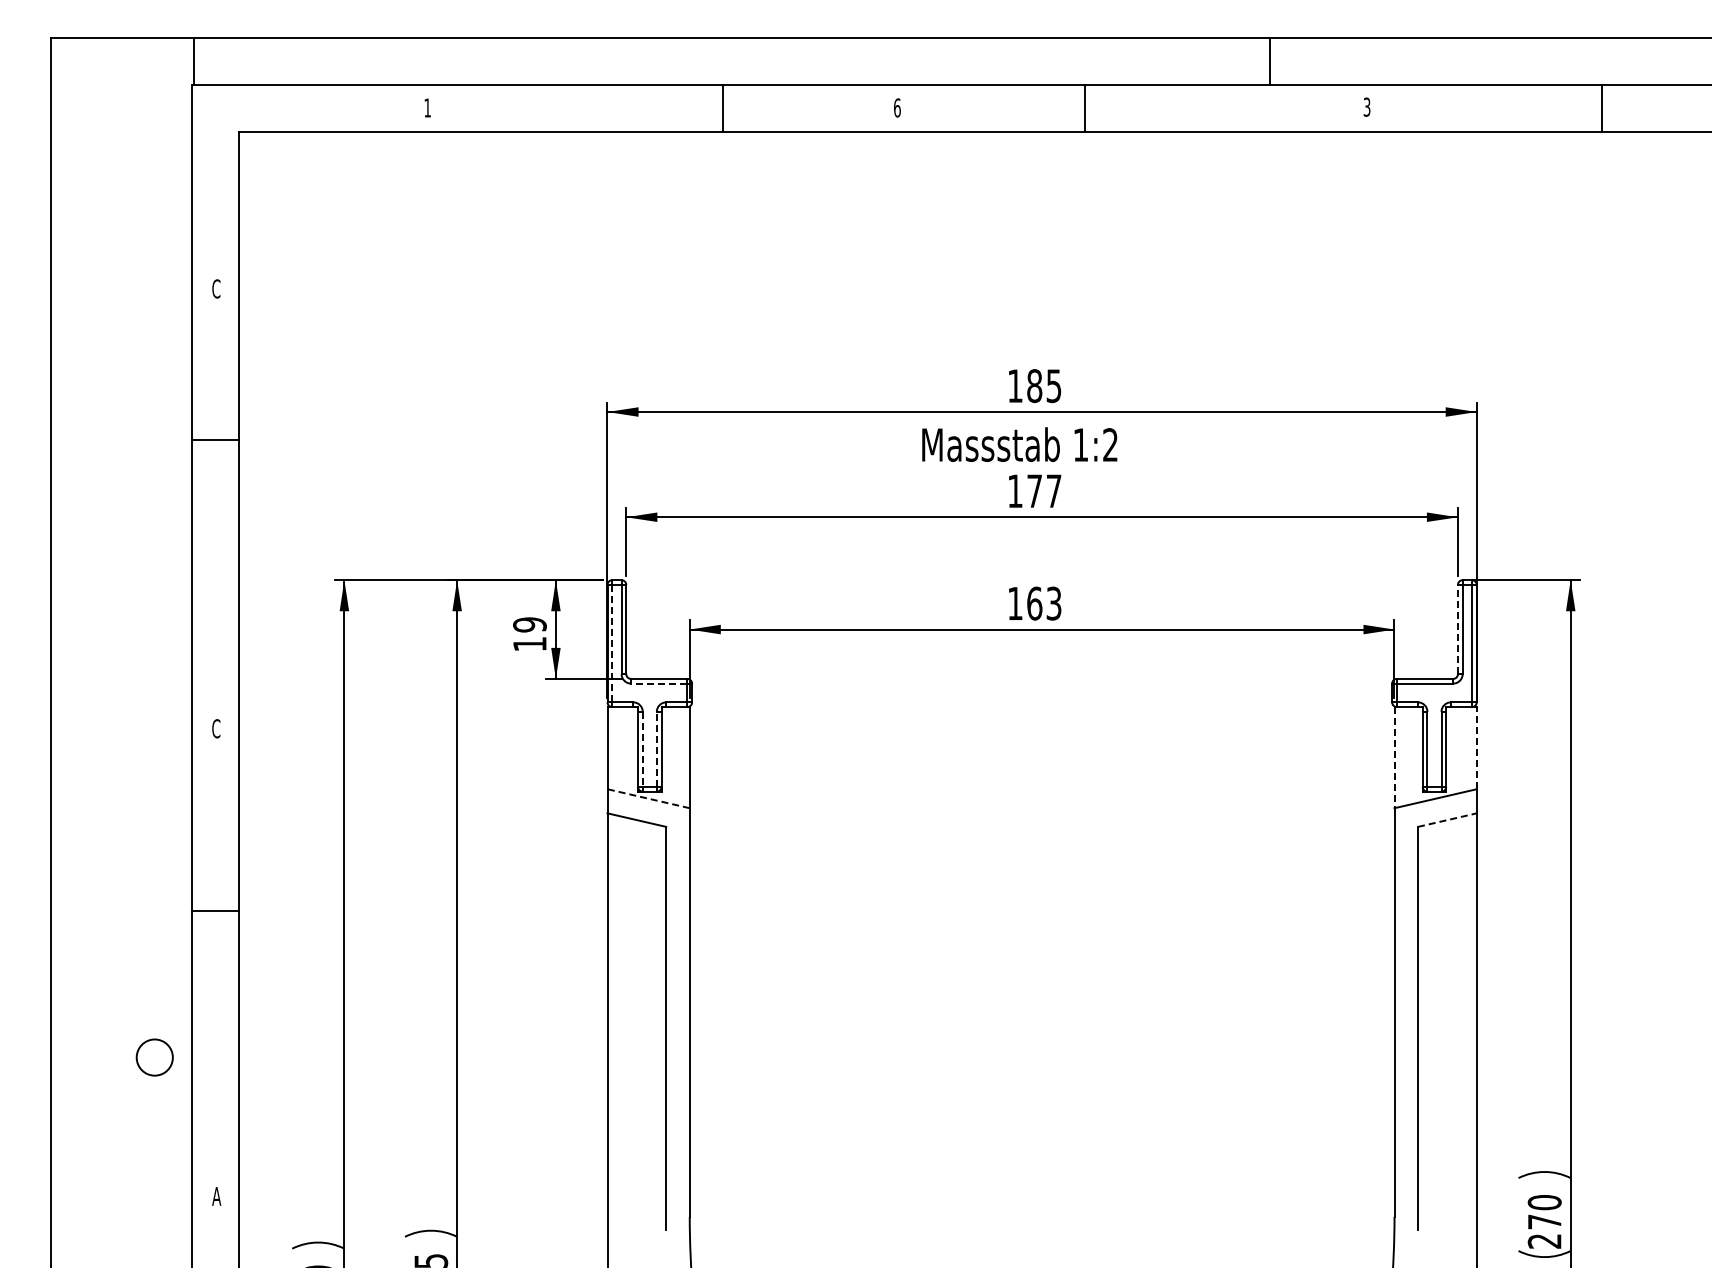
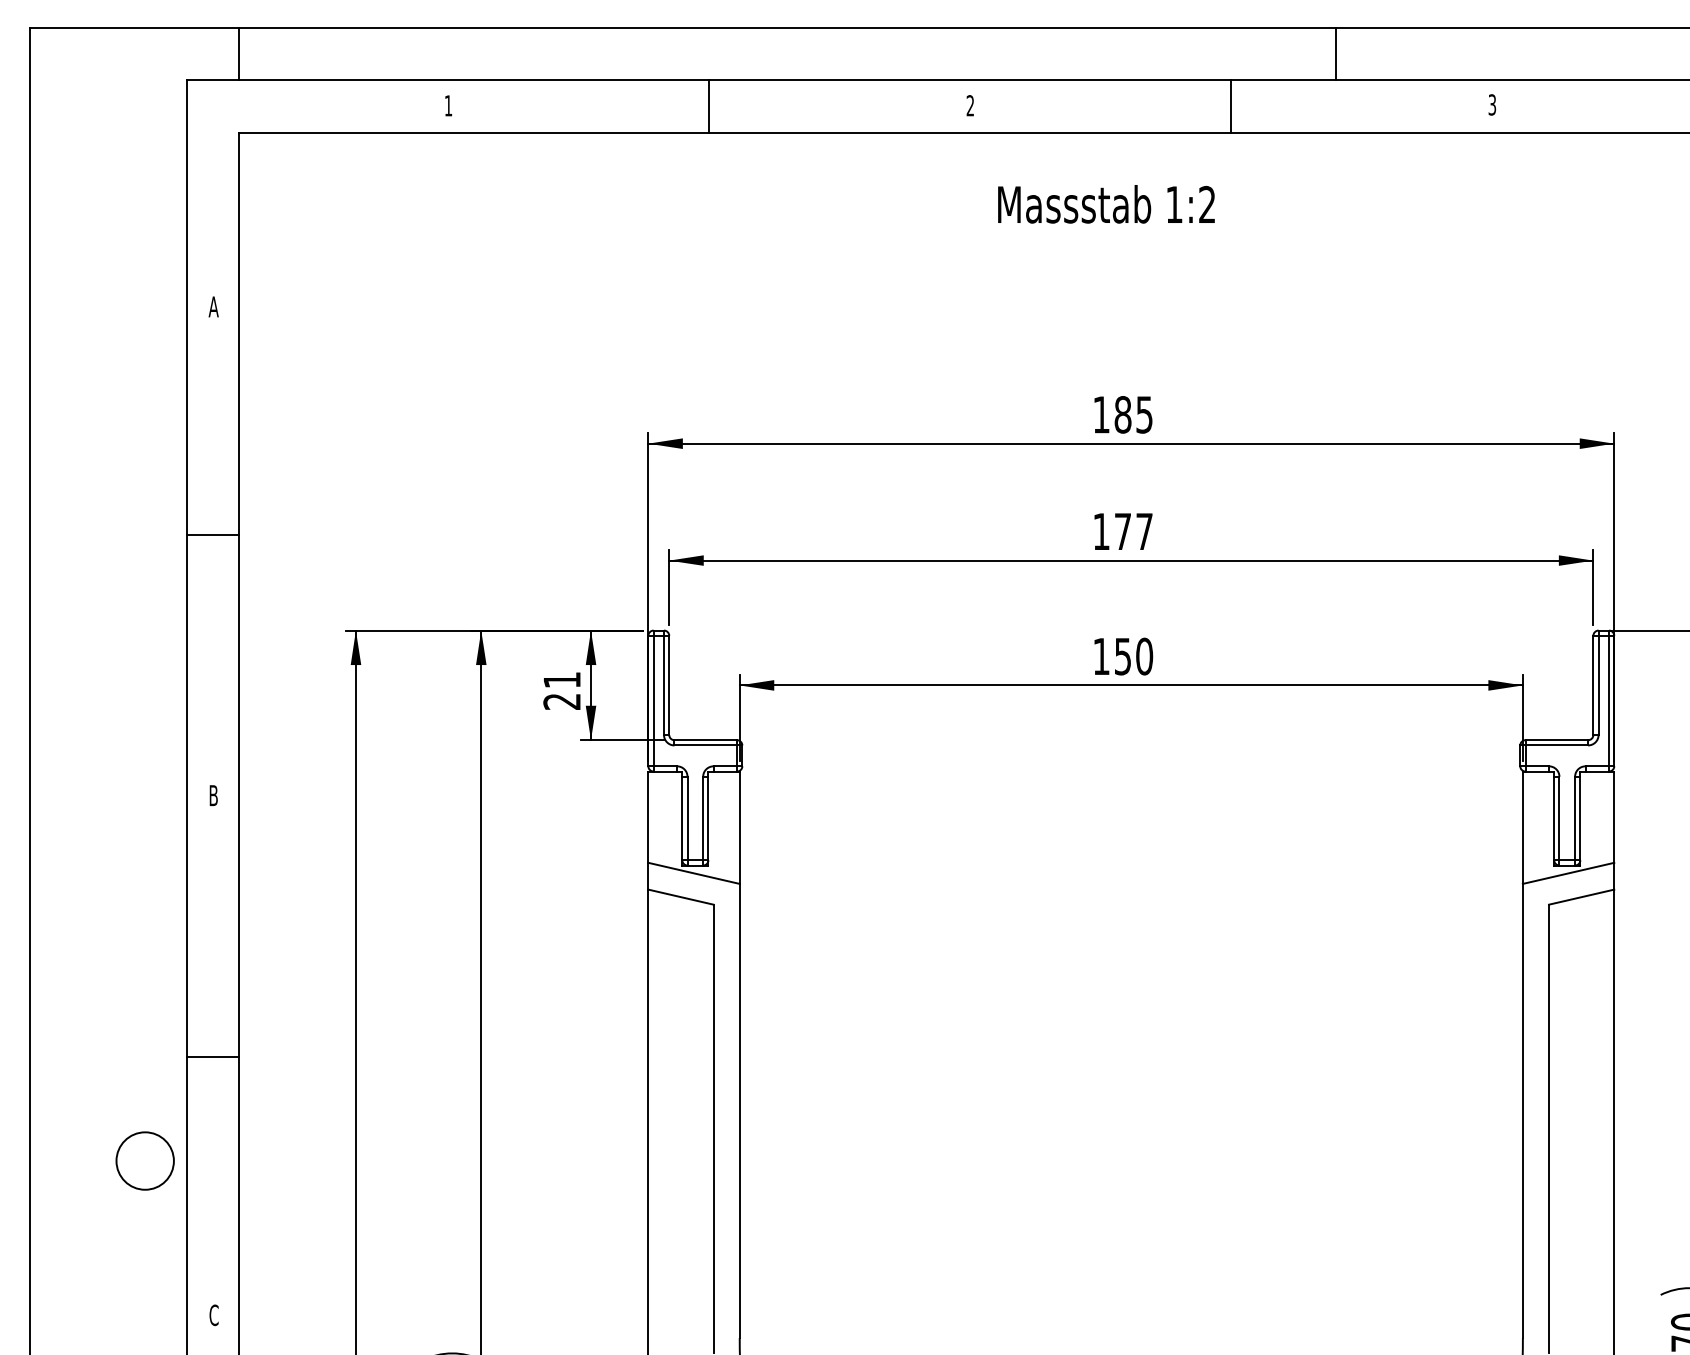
line: (194, 61) -> (239, 54), moved
line: (1269, 61) -> (1335, 54), moved
text: (897, 107) -> (970, 105), 6 -> 2
line: (723, 108) -> (709, 106), moved
line: (1085, 108) -> (1231, 106), moved
text: (215, 288) -> (212, 306), C -> A
line: (215, 439) -> (212, 534), moved
text: (1019, 444) -> (1106, 204), moved
text: (1044, 603) -> (1133, 656), 163 -> 150
line: (1457, 629) -> (1592, 685), dashed -> solid
text: (529, 634) -> (561, 690), 19 -> 21
line: (612, 643) -> (653, 700), dashed -> solid
line: (658, 683) -> (705, 745), dashed -> solid
text: (216, 728) -> (213, 795), C -> B
line: (1476, 747) -> (1613, 816), dashed -> solid
line: (642, 749) -> (687, 818), dashed -> solid
line: (656, 749) -> (702, 818), dashed -> solid
line: (1394, 757) -> (1522, 827), dashed -> solid
line: (648, 798) -> (693, 873), dashed -> solid
line: (1447, 820) -> (1581, 897), dashed -> solid
line: (215, 910) -> (212, 1056), moved
circle: (154, 1057) -> (144, 1160), size x1.43
text: (216, 1196) -> (213, 1315), A -> C

